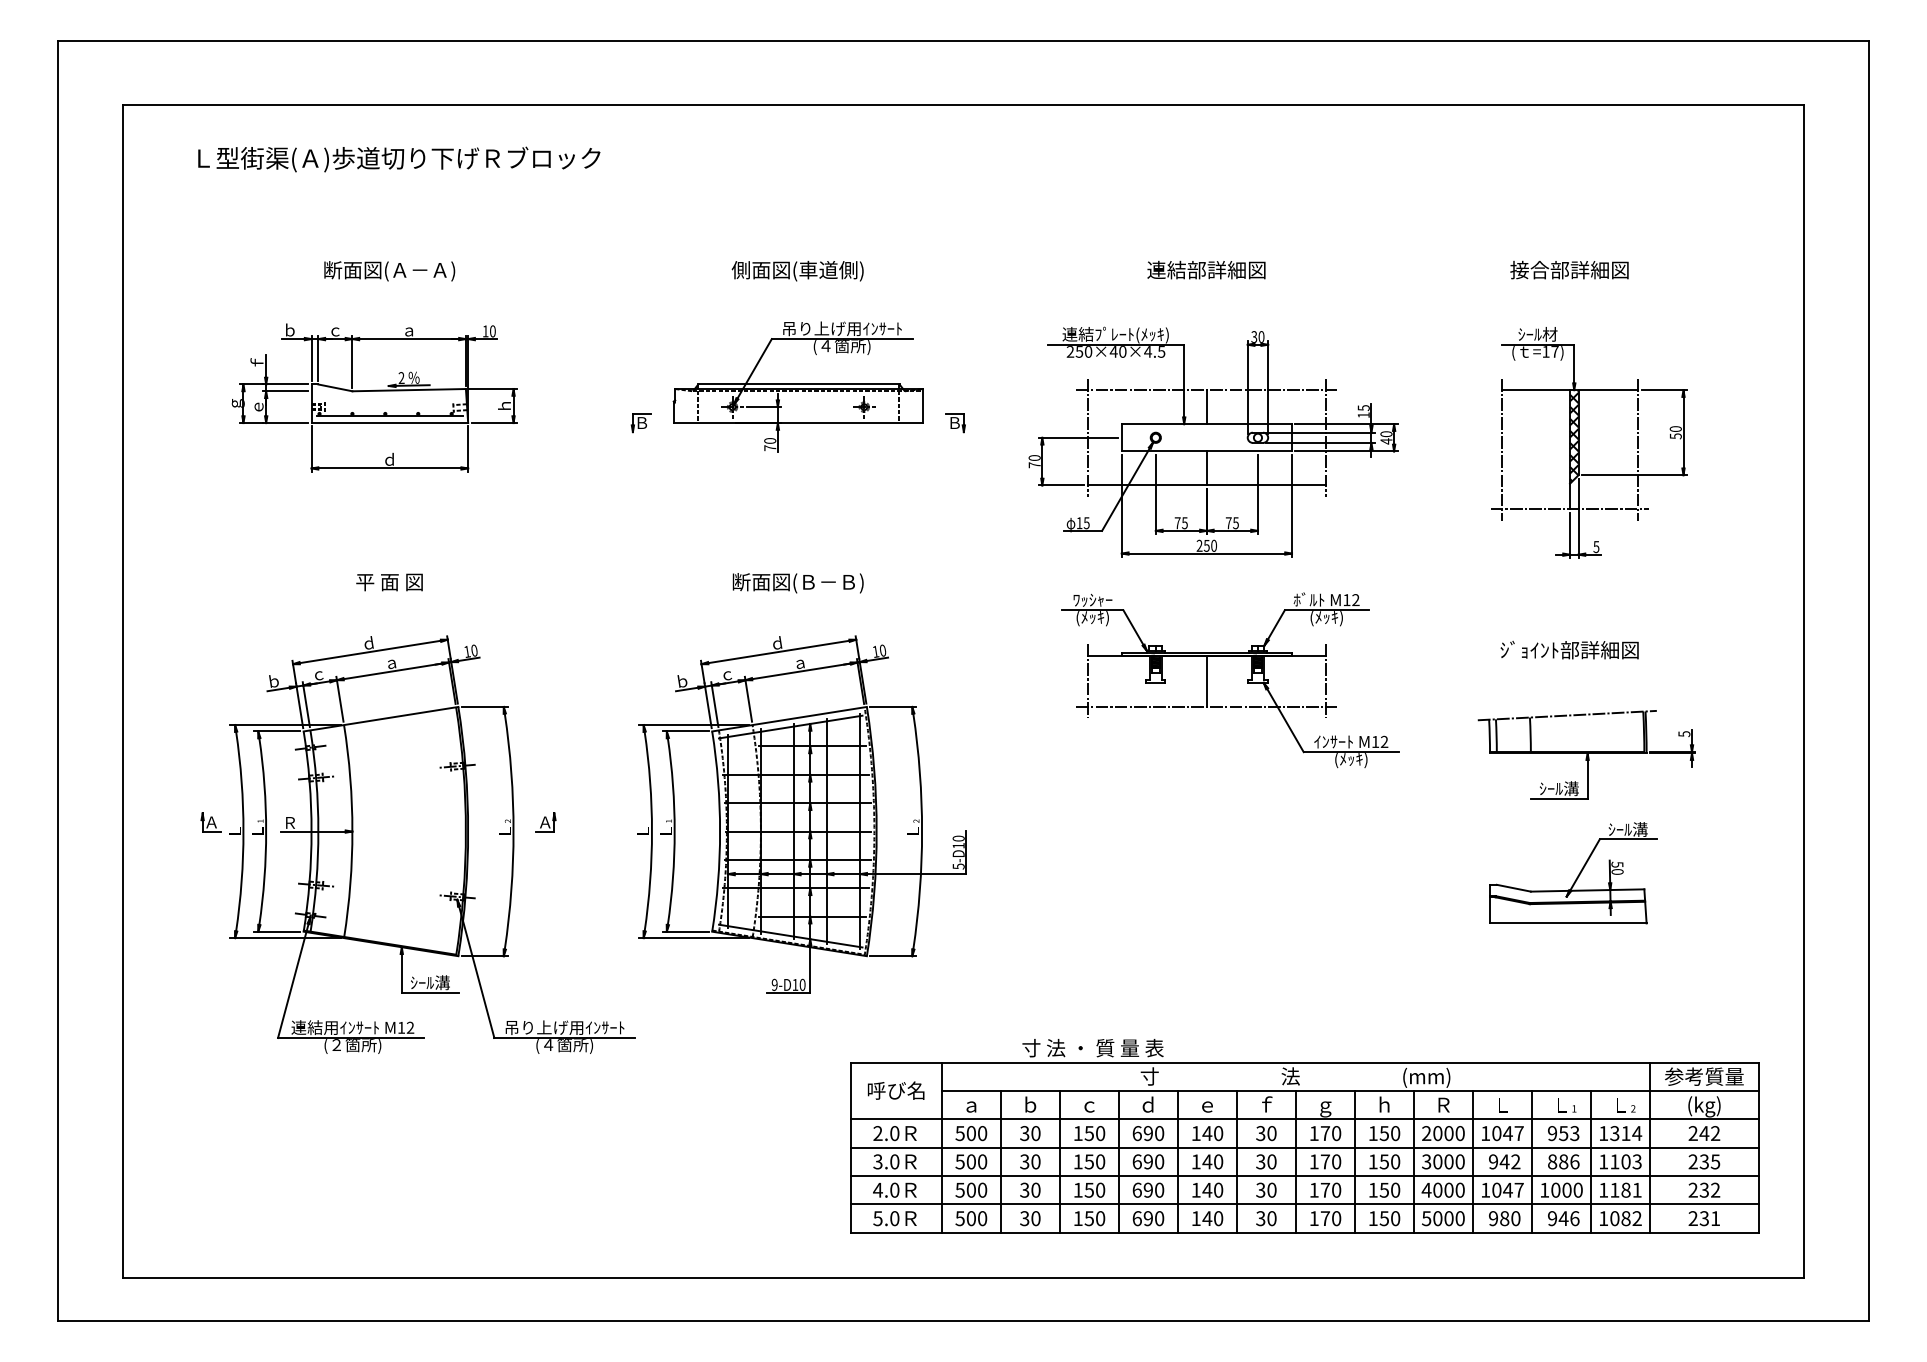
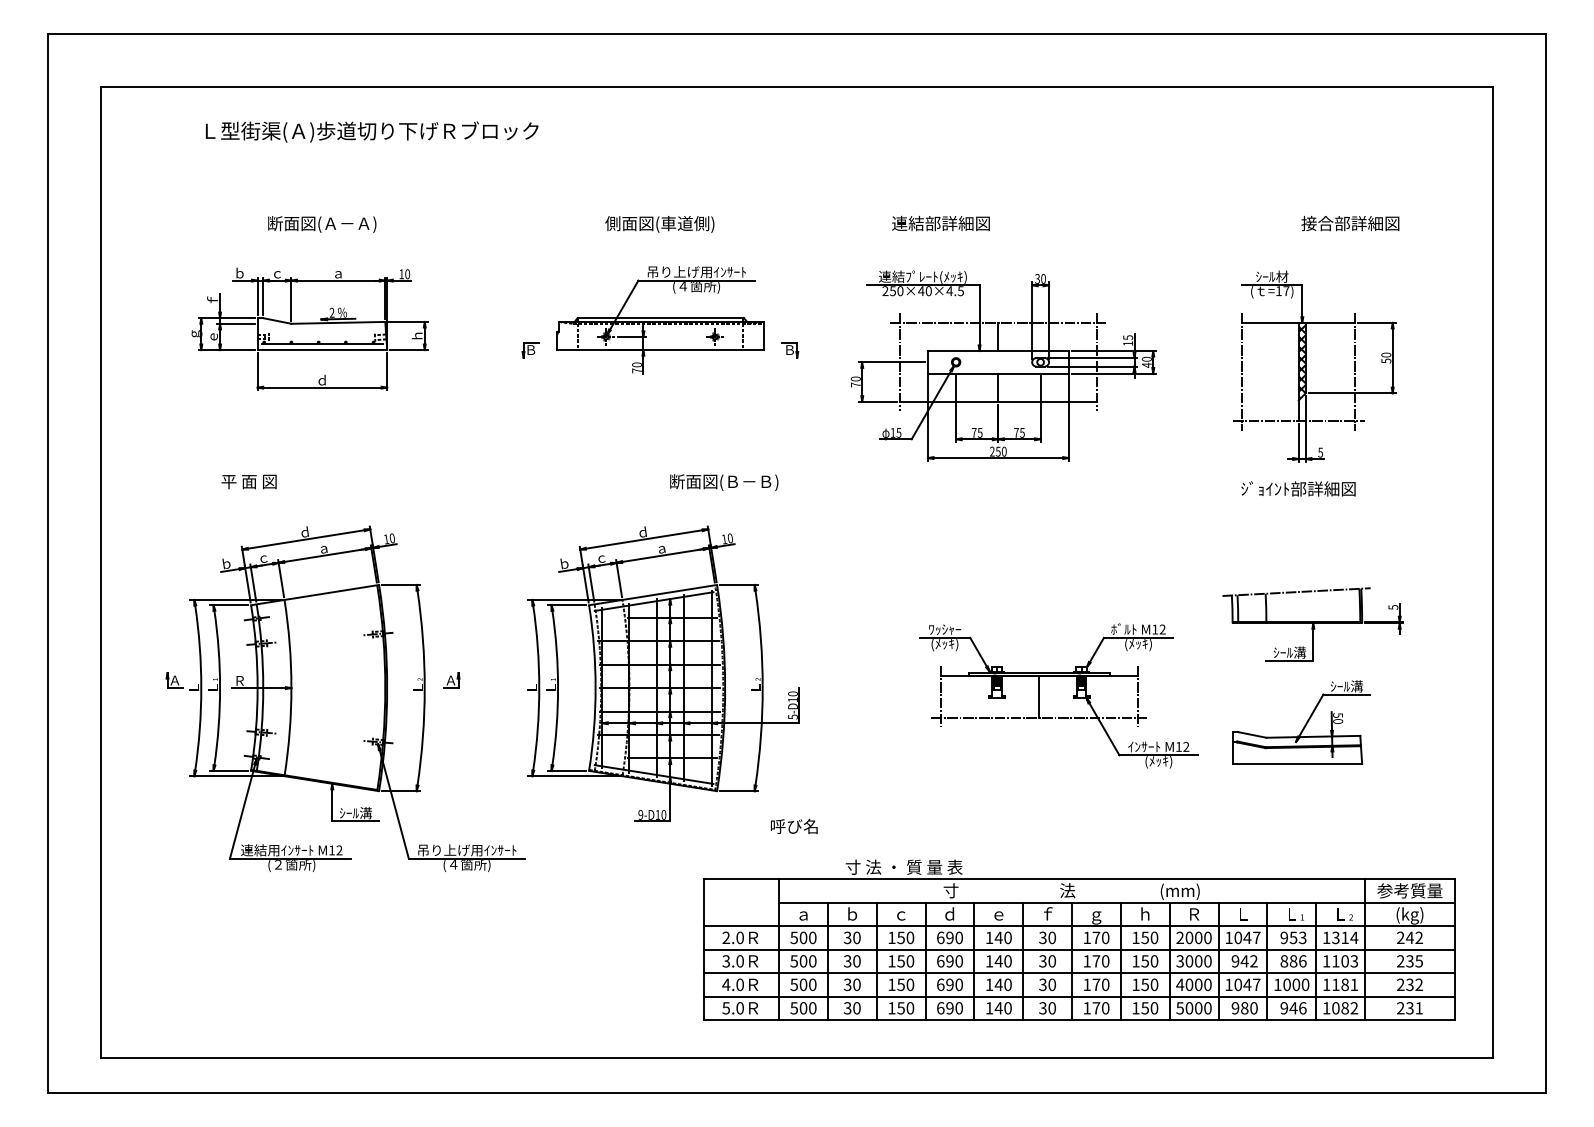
text: (399, 158) -> (372, 131), moved
text: (1205, 270) -> (940, 223), moved
text: (1569, 270) -> (1350, 223), moved
text: (388, 581) -> (248, 481), moved
text: (798, 583) -> (724, 482), moved
text: (1569, 649) -> (1298, 488), moved
part: (1248, 679) -> (1073, 695), moved
text: (896, 1089) -> (794, 825), moved

